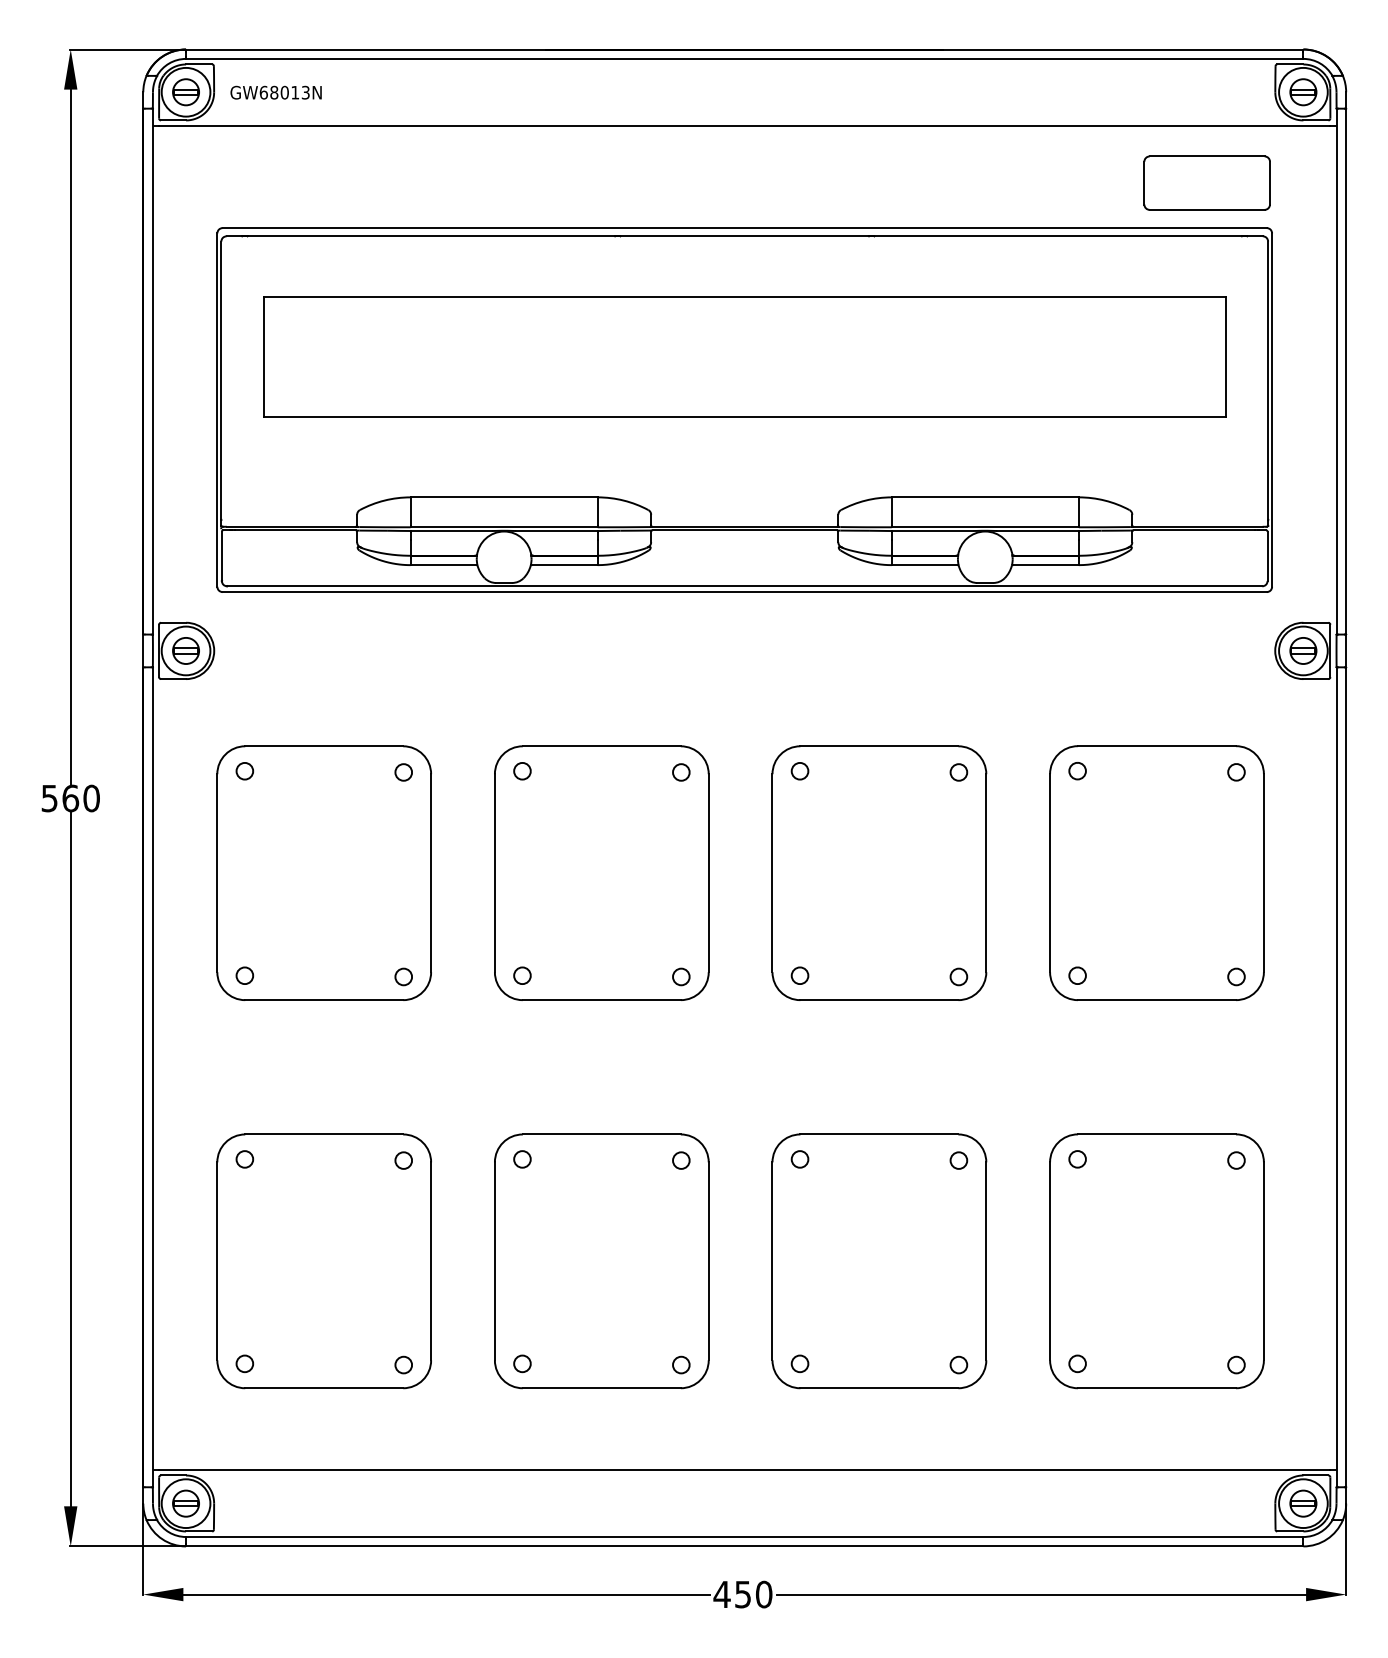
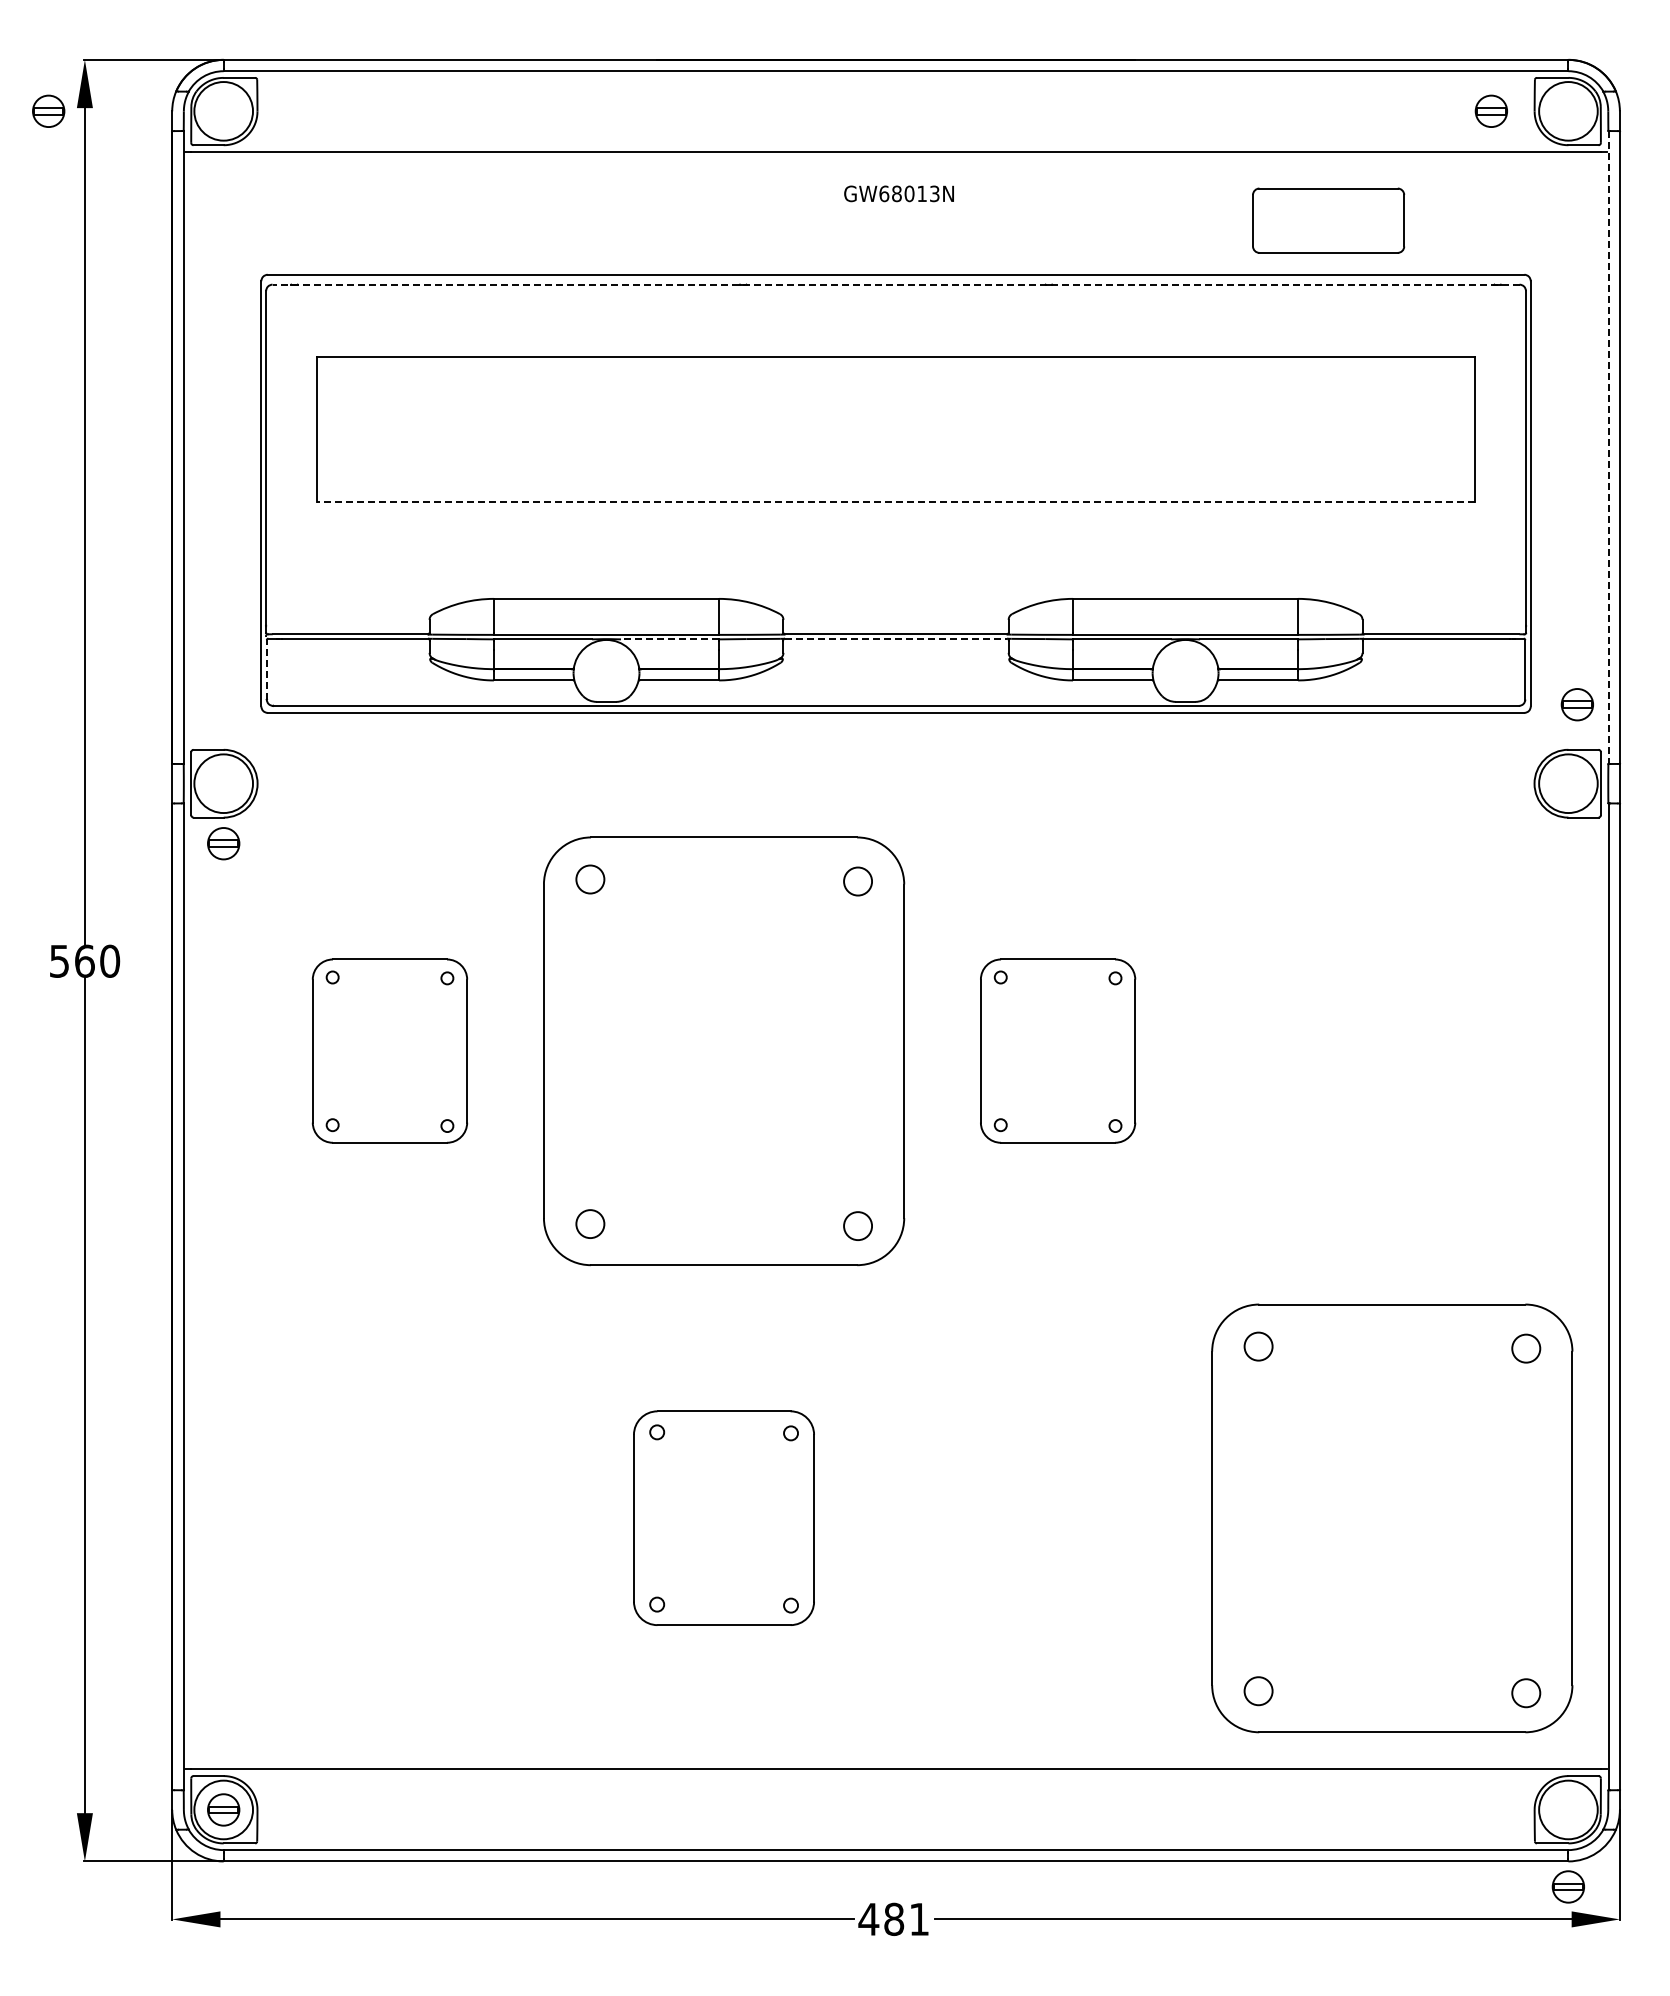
part: (185, 91) -> (48, 110), moved
part: (1302, 91) -> (1490, 110), moved
text: (275, 92) -> (898, 193), moved
part: (1207, 182) -> (1328, 220), moved
line: (744, 236) -> (895, 284), solid -> dashed
line: (1336, 371) -> (1608, 447), solid -> dashed
line: (744, 417) -> (895, 502), solid -> dashed
line: (745, 530) -> (896, 638), solid -> dashed
line: (556, 531) -> (669, 639), solid -> dashed
line: (221, 556) -> (266, 669), solid -> dashed
part: (185, 650) -> (223, 843), moved
part: (1302, 650) -> (1576, 704), moved
part: (323, 872) -> (389, 1050), size x0.6
part: (601, 872) -> (723, 1050), size x1.4
part: (878, 872) -> (1057, 1050), size x0.6
part: (1156, 872) -> (1391, 1050), removed
part: (323, 1260) -> (389, 1517), removed
part: (601, 1260) -> (723, 1517), size x0.7
part: (878, 1260) -> (1057, 1517), removed
part: (1156, 1260) -> (1391, 1517), size x1.4
part: (1302, 1503) -> (1567, 1886), moved
text: (753, 1594) -> (906, 1919), 450 -> 481

